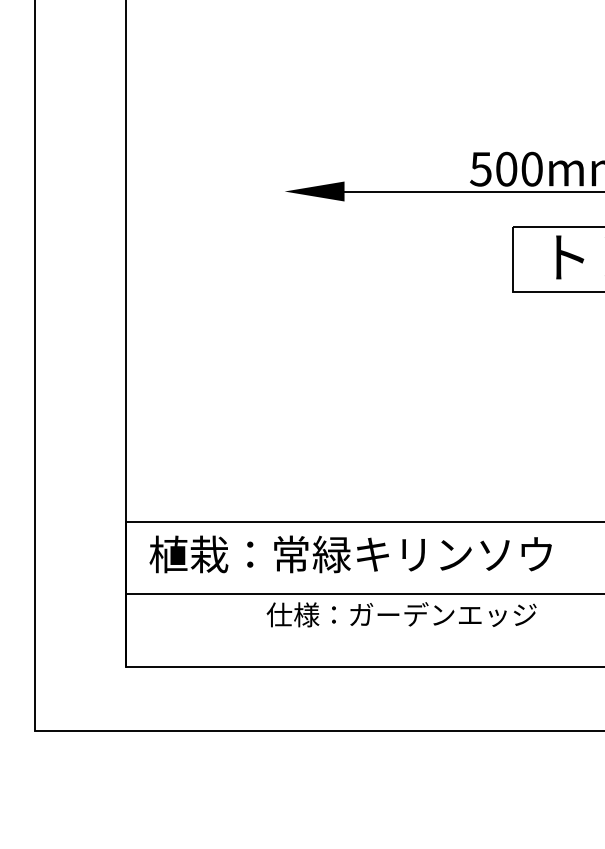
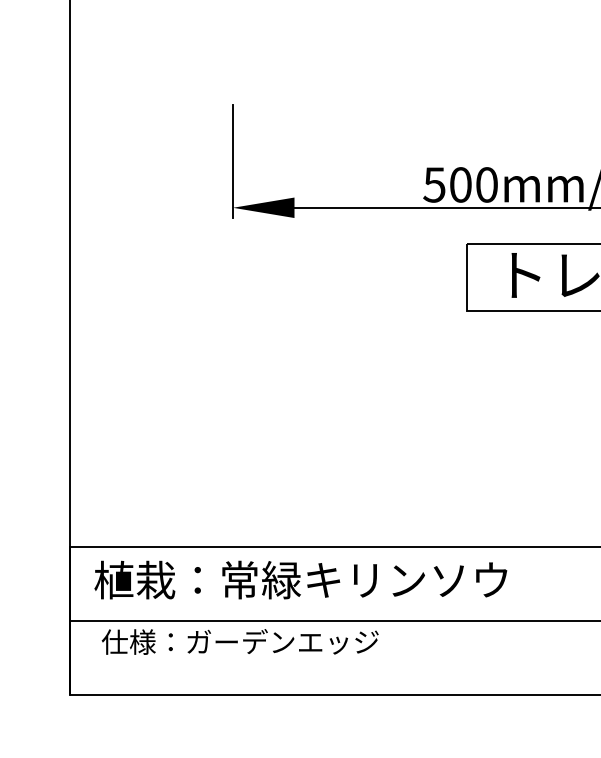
line: (284, 146) -> (232, 161), added
text: (401, 614) -> (240, 641), moved

